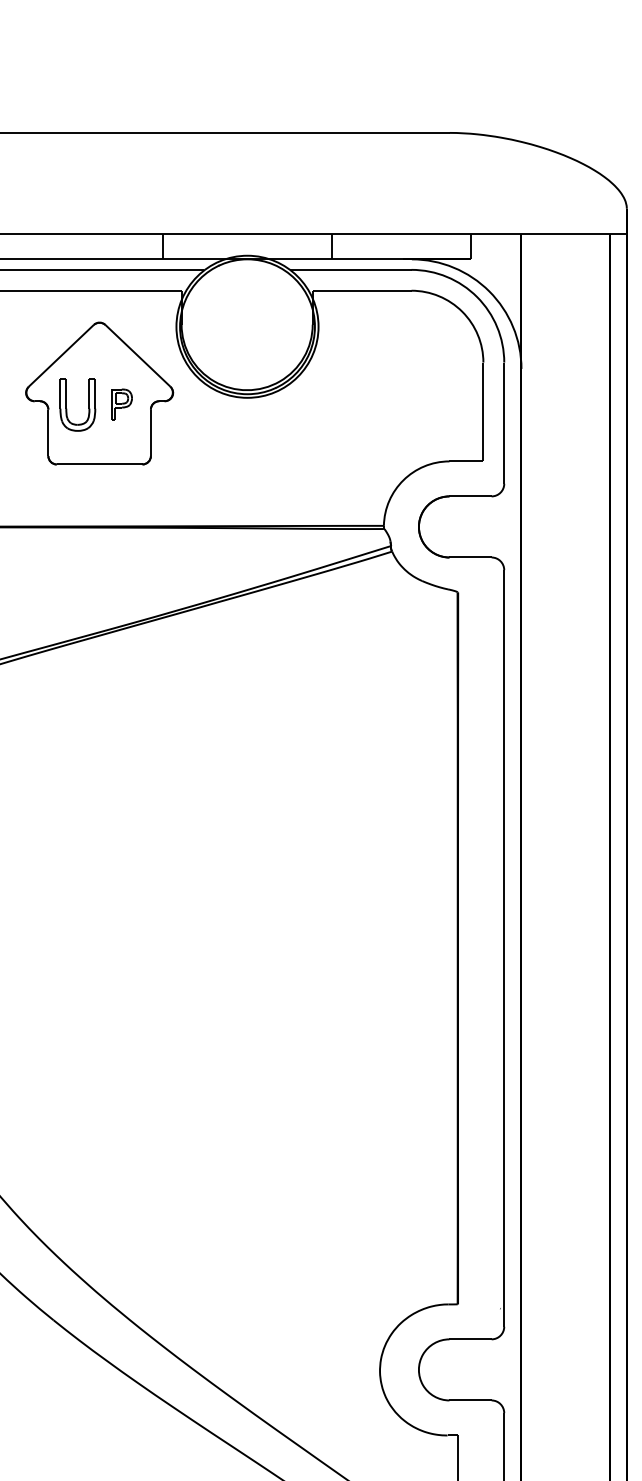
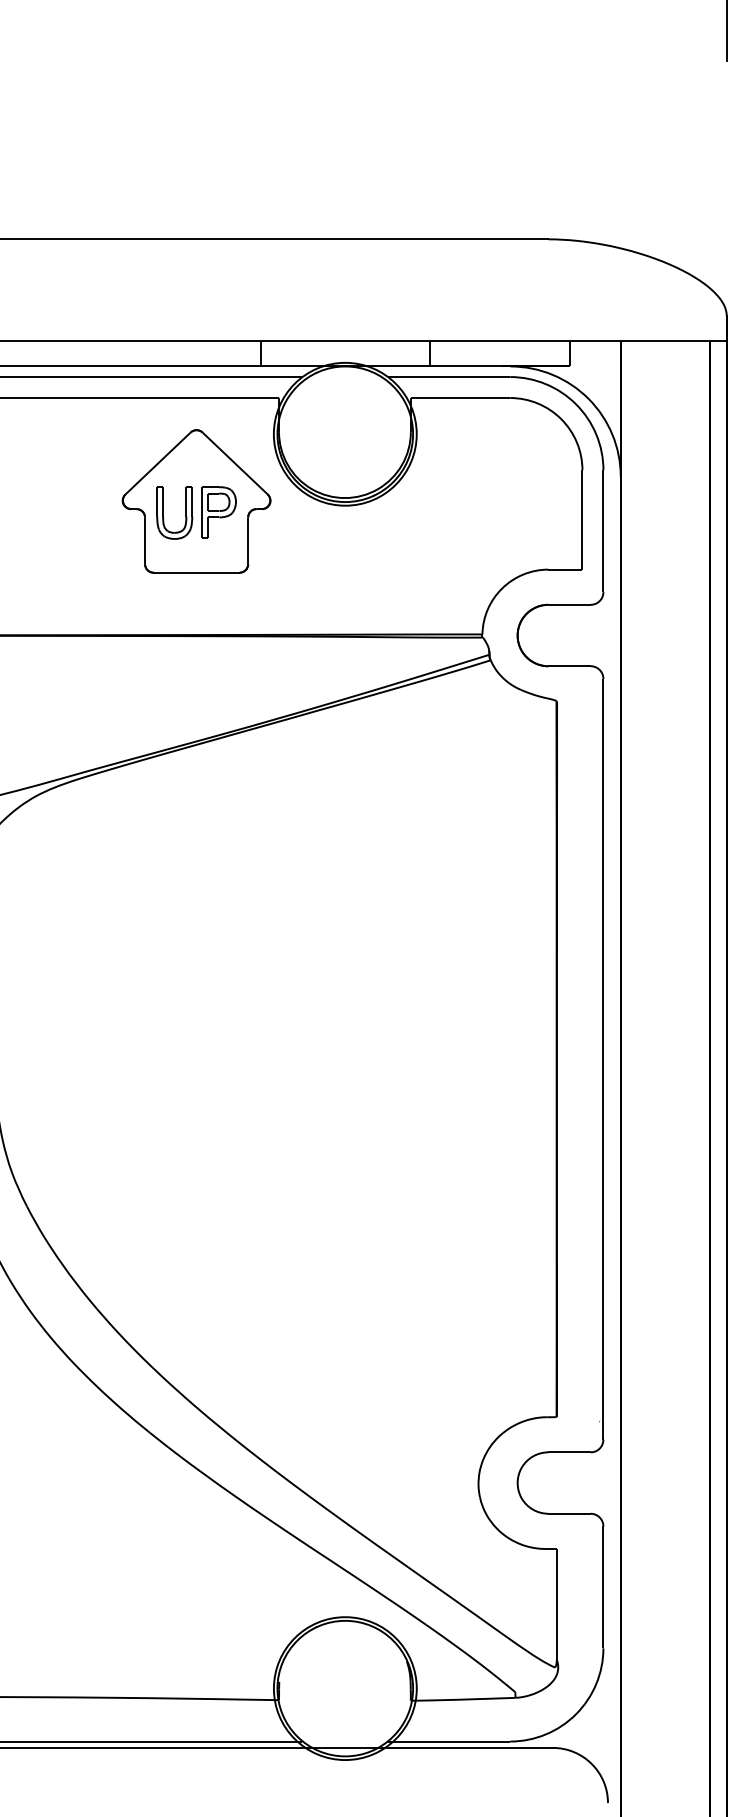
part: (121, 404) -> (218, 512), size x1.67

